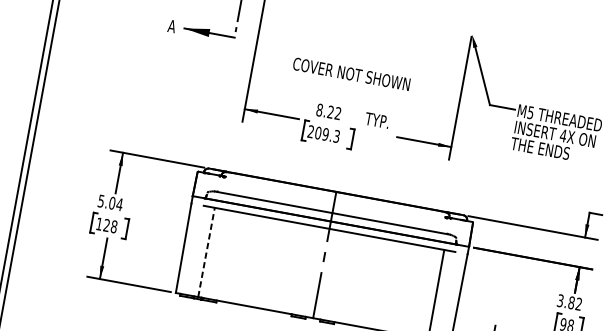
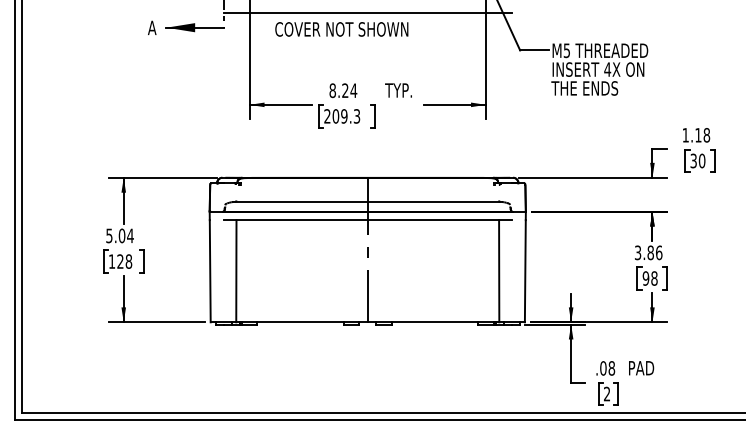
line: (362, 47) -> (367, 12), added
text: (351, 74) -> (341, 29), moved
text: (337, 113) -> (353, 90), 8.22 -> 8.24
line: (206, 251) -> (236, 270), dashed -> solid
text: (579, 303) -> (659, 252), 3.82 -> 3.86

